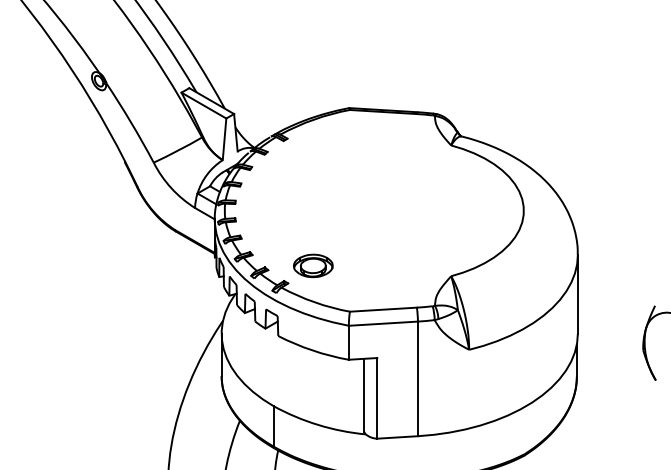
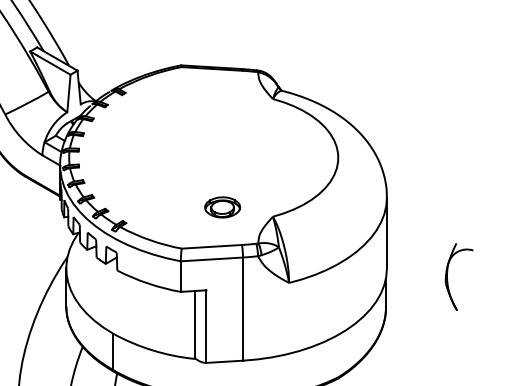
part: (313, 265) -> (222, 207), moved

